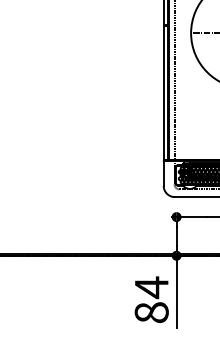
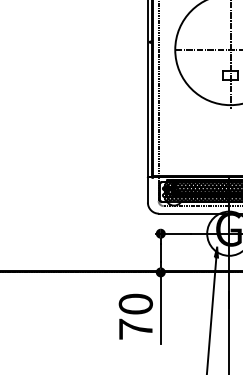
text: (151, 299) -> (135, 316), 84 -> 70

